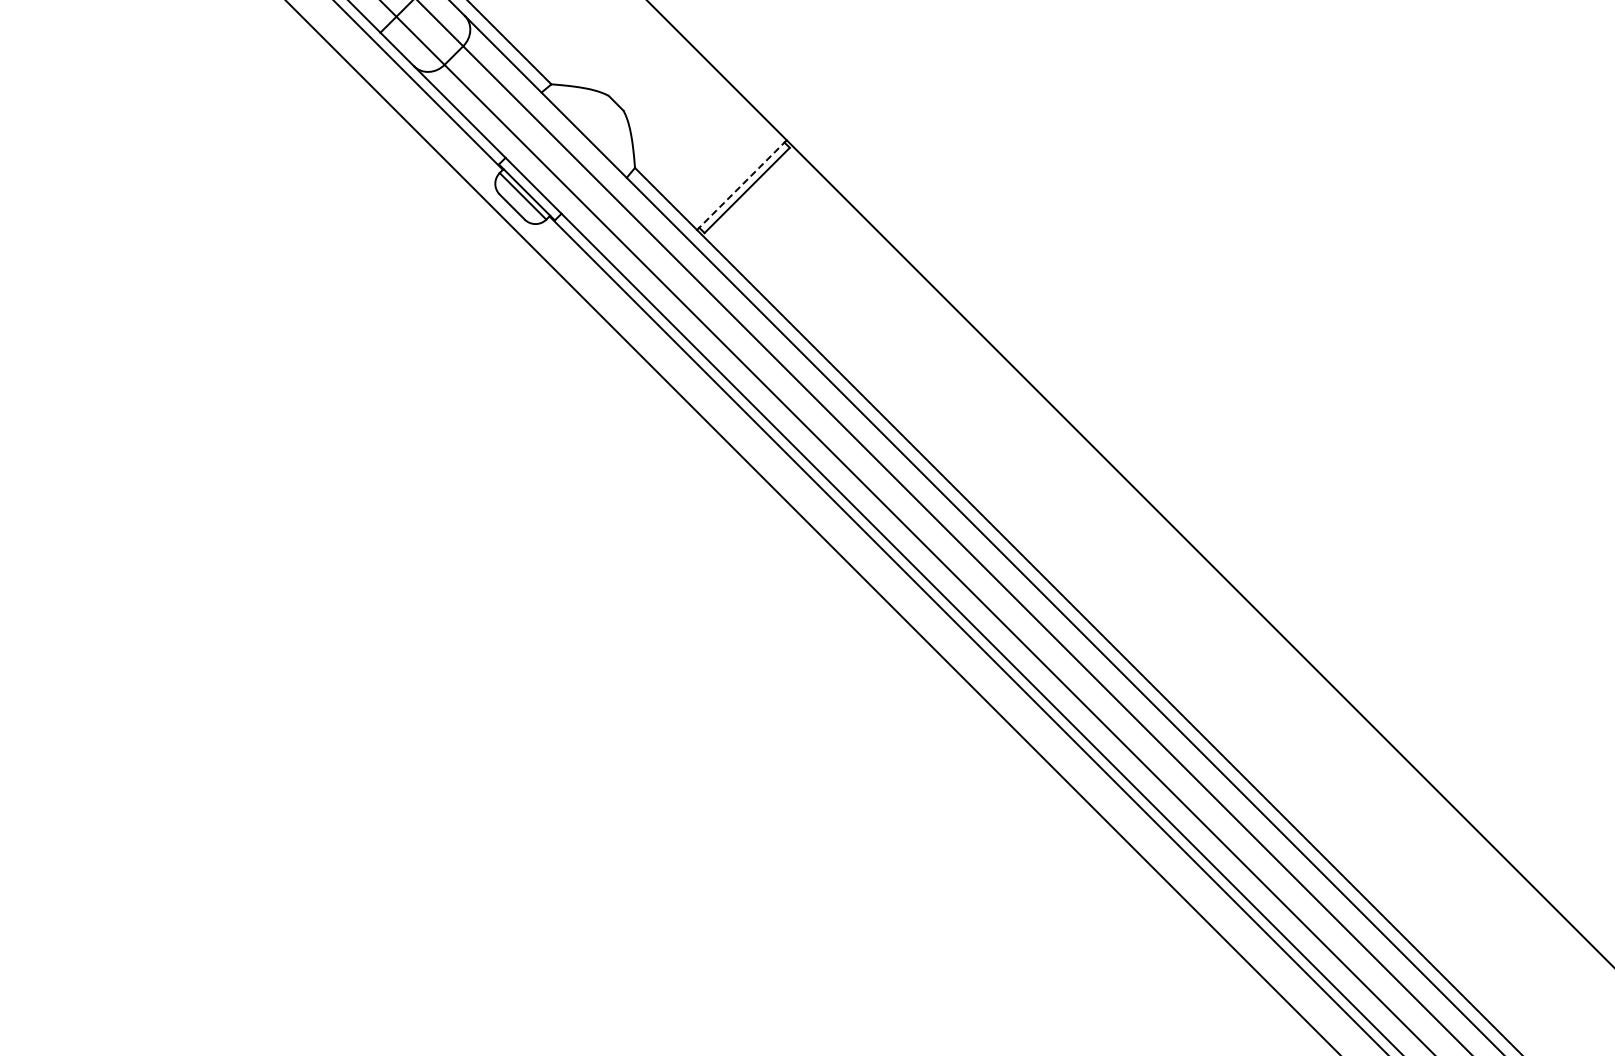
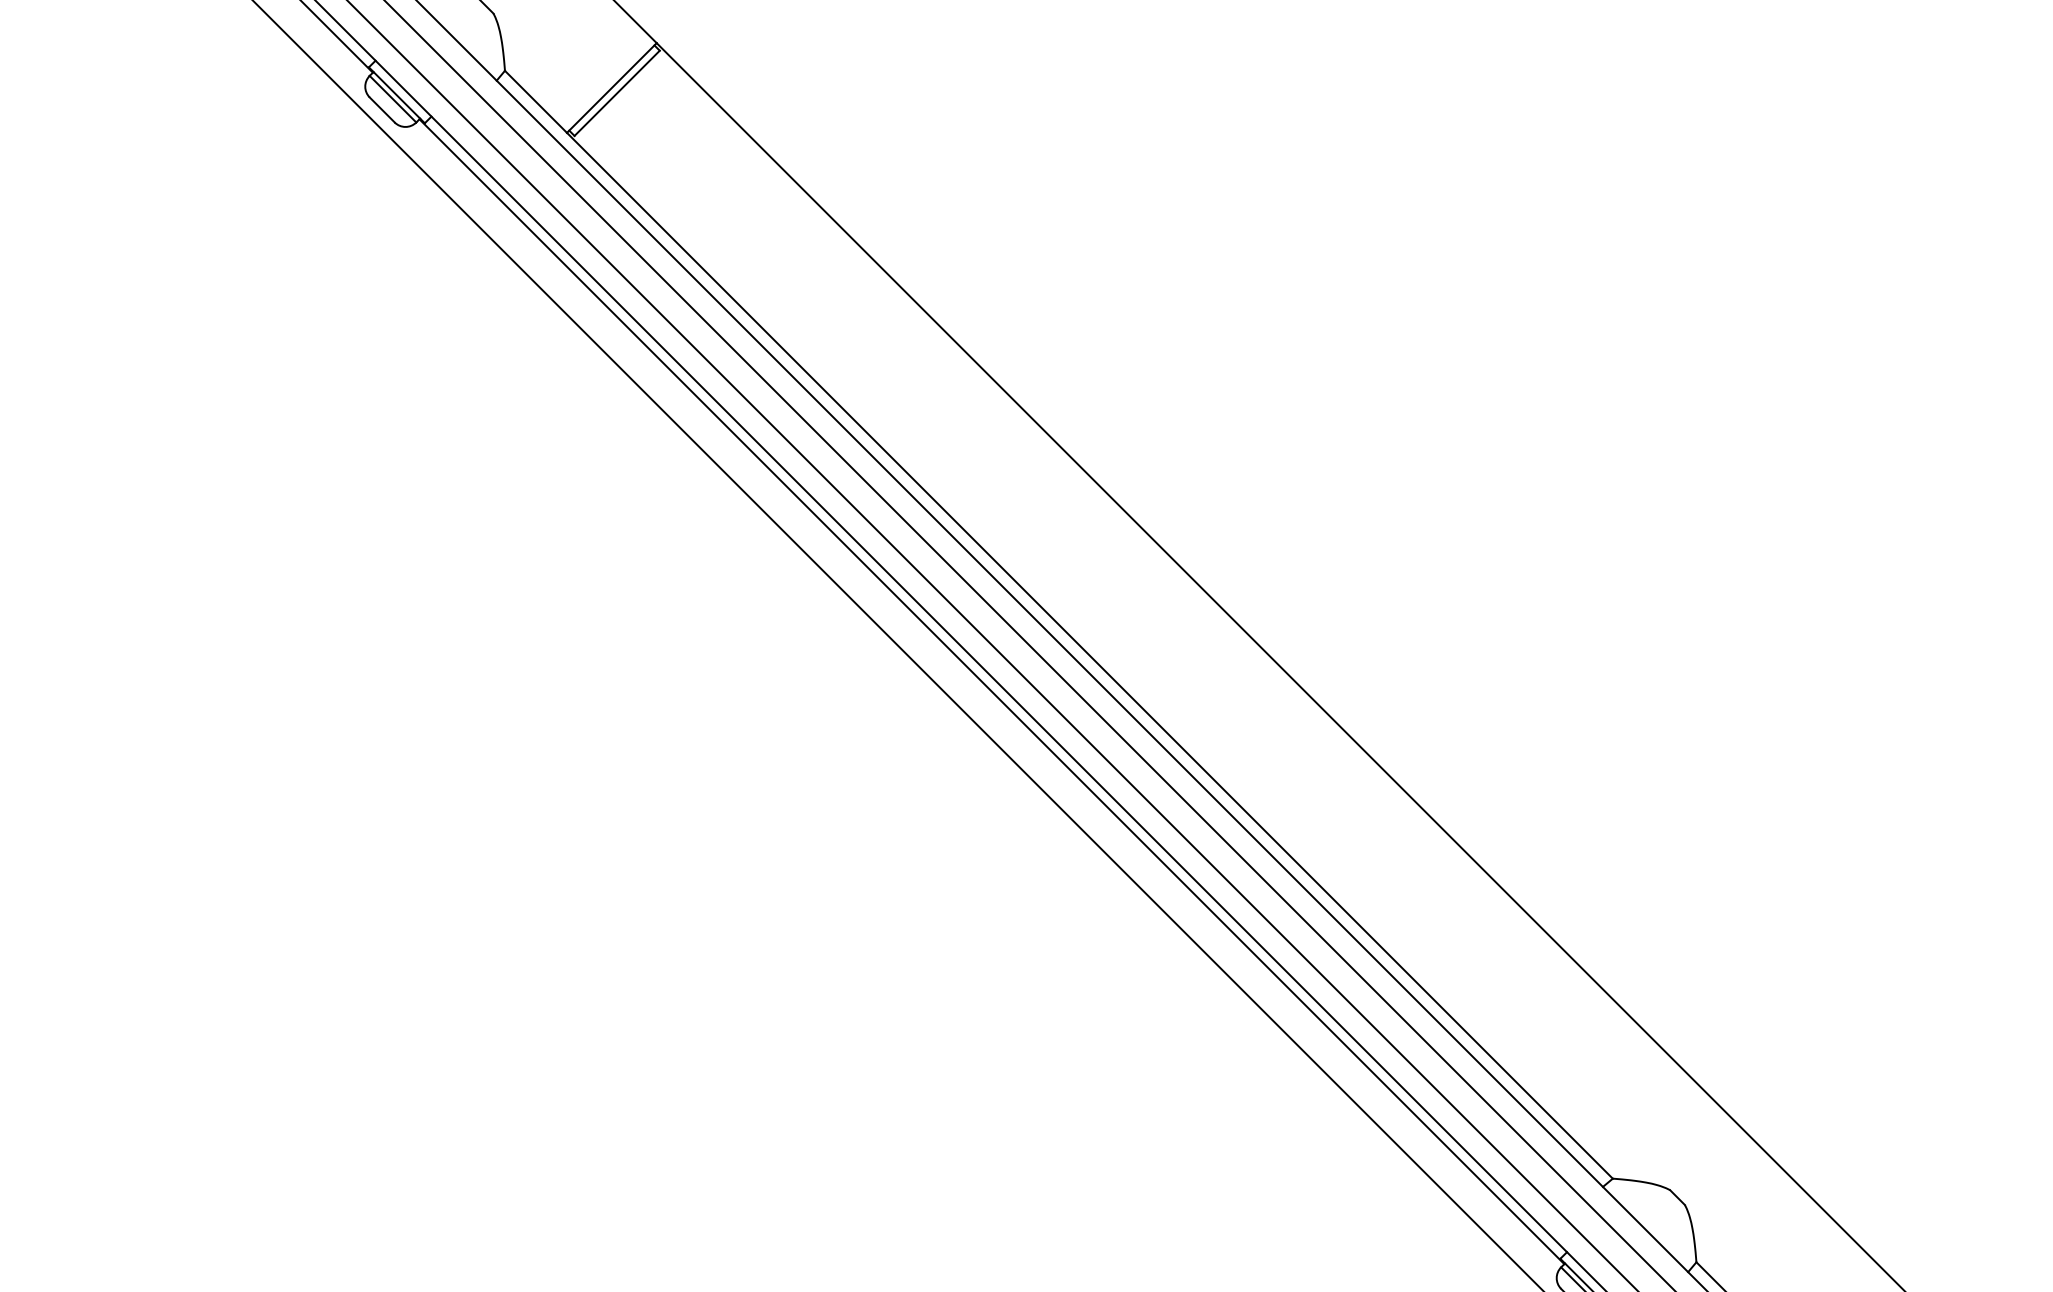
line: (741, 185) -> (611, 88), dashed -> solid

